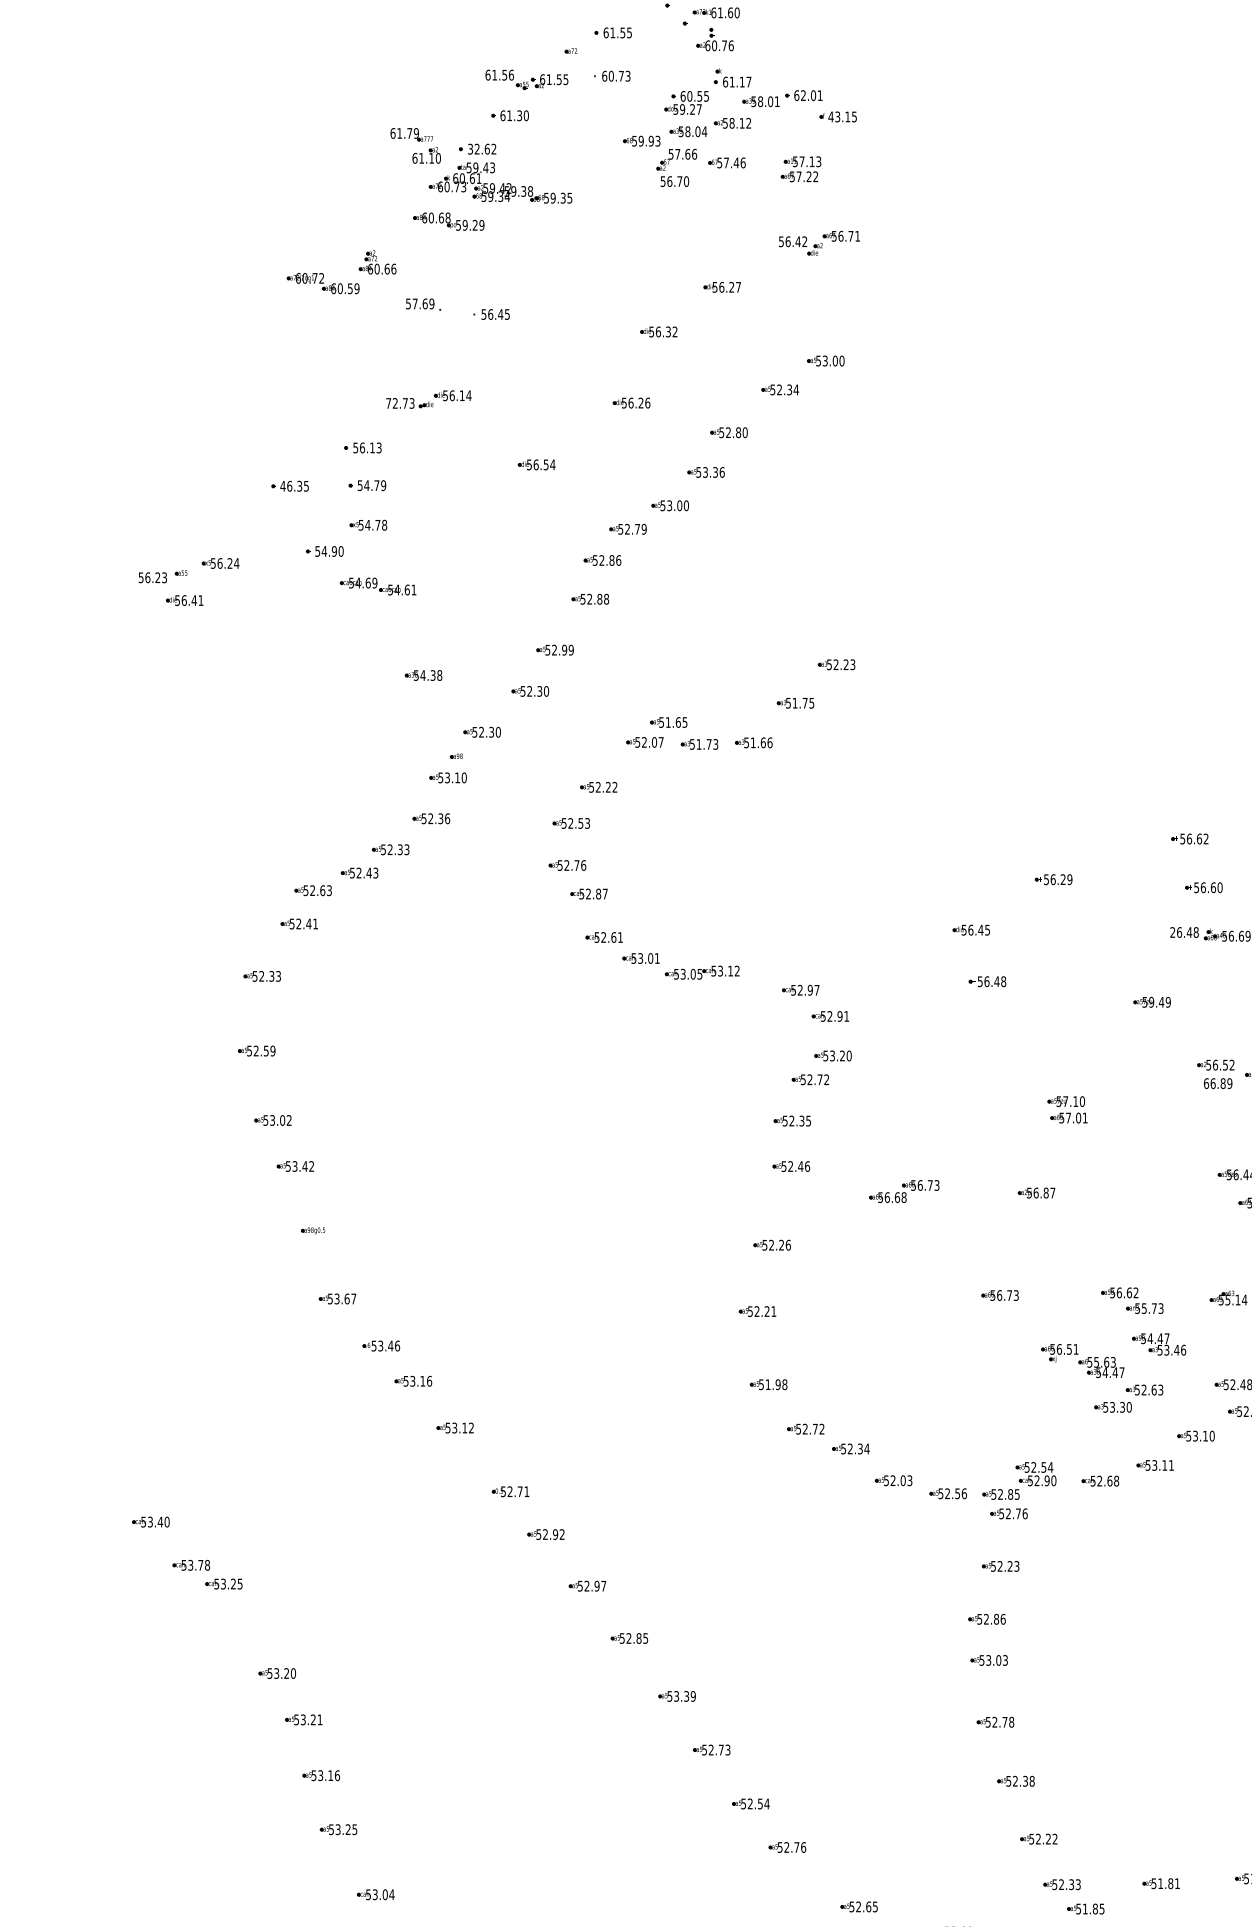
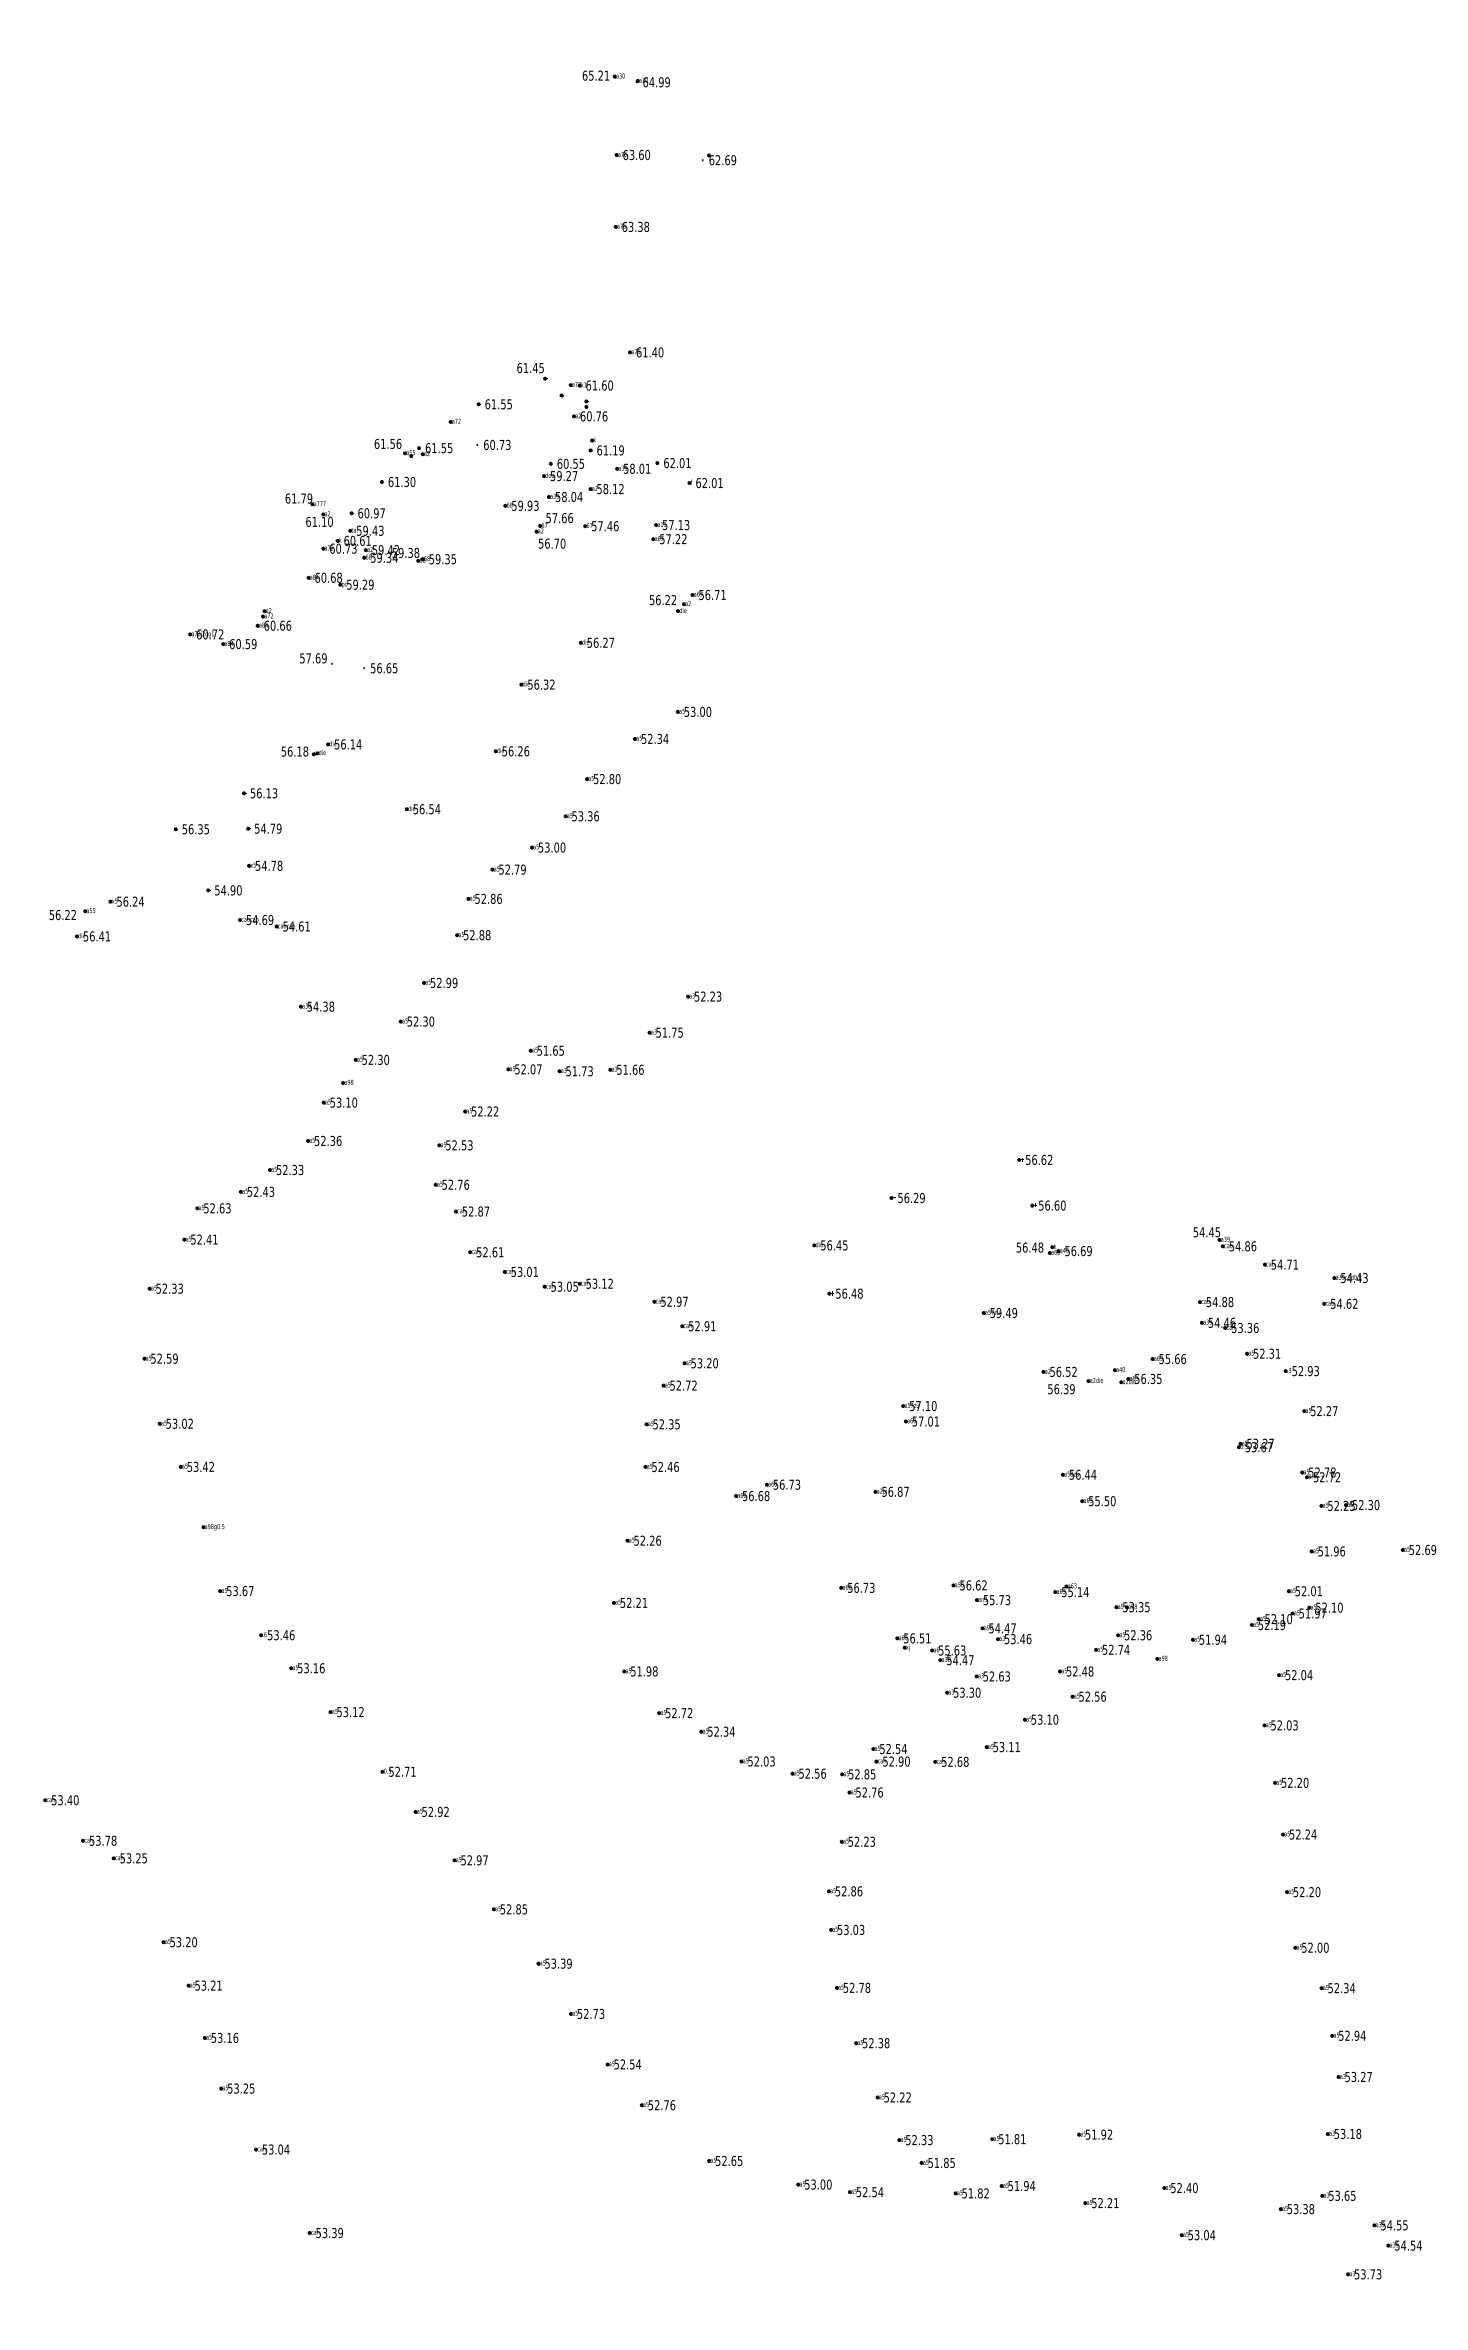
text: (748, 82) -> (621, 450), 61.17 -> 61.19
text: (842, 117) -> (709, 483), 43.15 -> 62.01
text: (482, 149) -> (371, 513), 32.62 -> 60.97
text: (797, 241) -> (667, 599), 56.42 -> 56.22
text: (500, 314) -> (388, 668), 56.45 -> 56.65
text: (400, 403) -> (294, 751), 72.73 -> 56.18
text: (282, 486) -> (184, 829), 46.35 -> 56.35
text: (164, 578) -> (73, 915), 56.23 -> 56.22
text: (1172, 932) -> (1018, 1247), 26.48 -> 56.48
text: (1215, 1083) -> (1058, 1389), 66.89 -> 56.39

